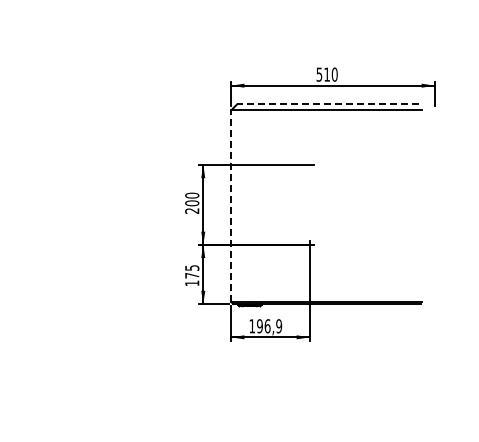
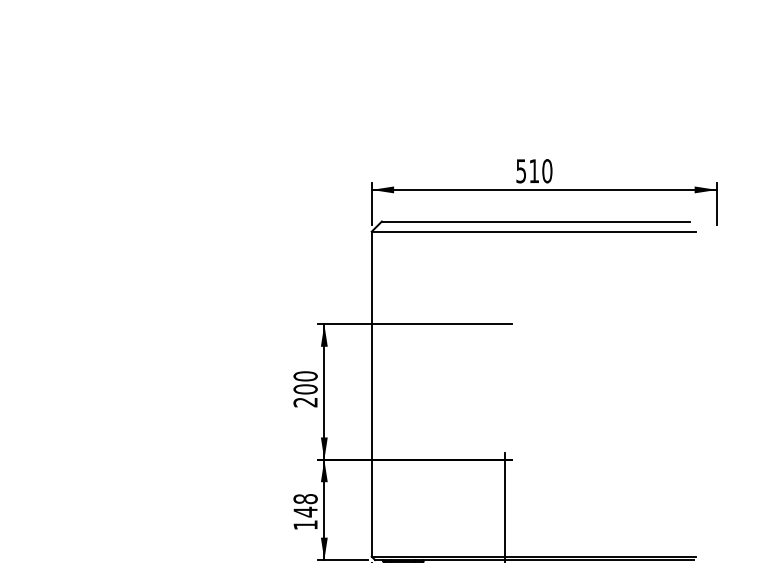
line: (328, 104) -> (536, 221), dashed -> solid
line: (231, 206) -> (372, 394), dashed -> solid
text: (192, 271) -> (306, 504), 175 -> 148

